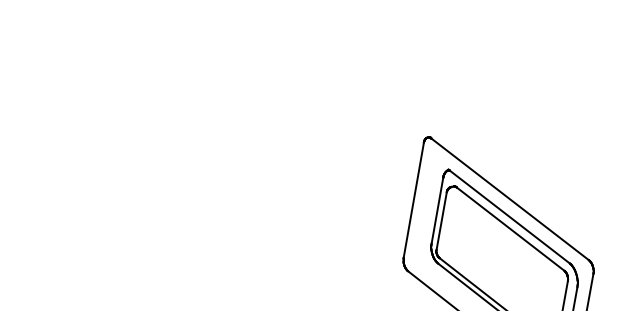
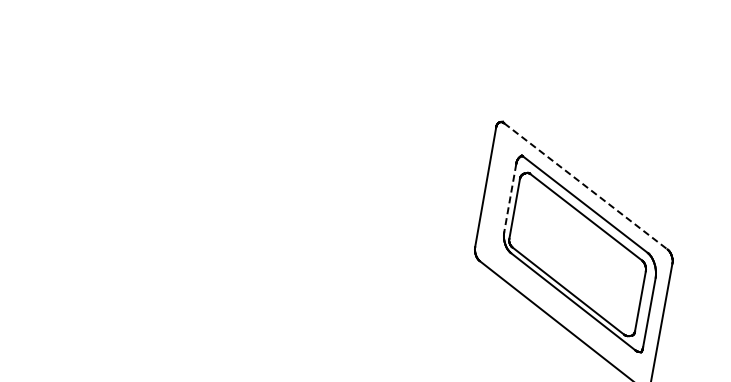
line: (510, 199) -> (586, 186), solid -> dashed
line: (437, 211) -> (510, 198), solid -> dashed

